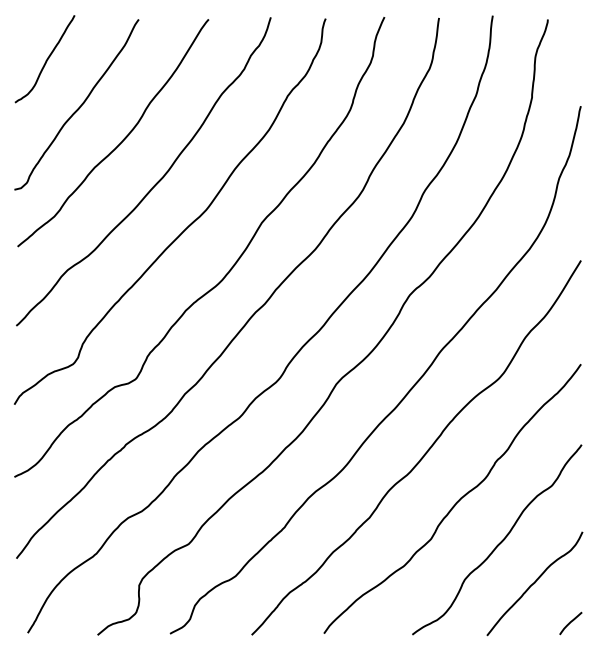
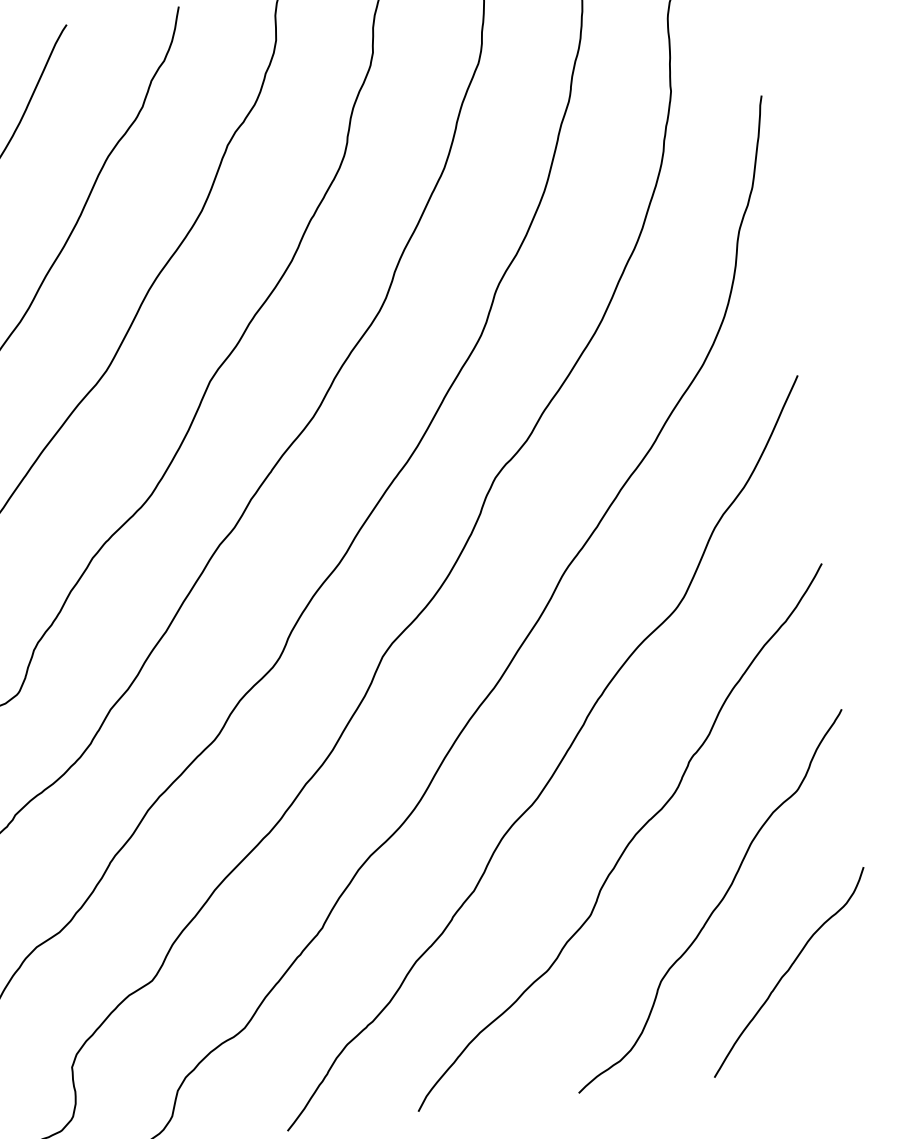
curve: (570, 623) -> (862, 1036), removed

